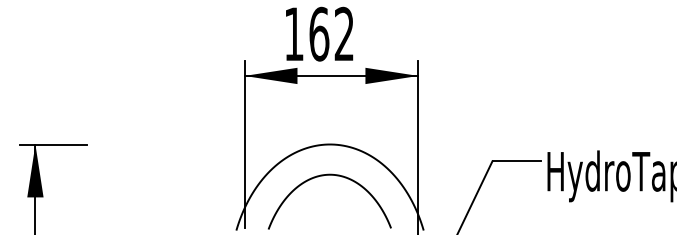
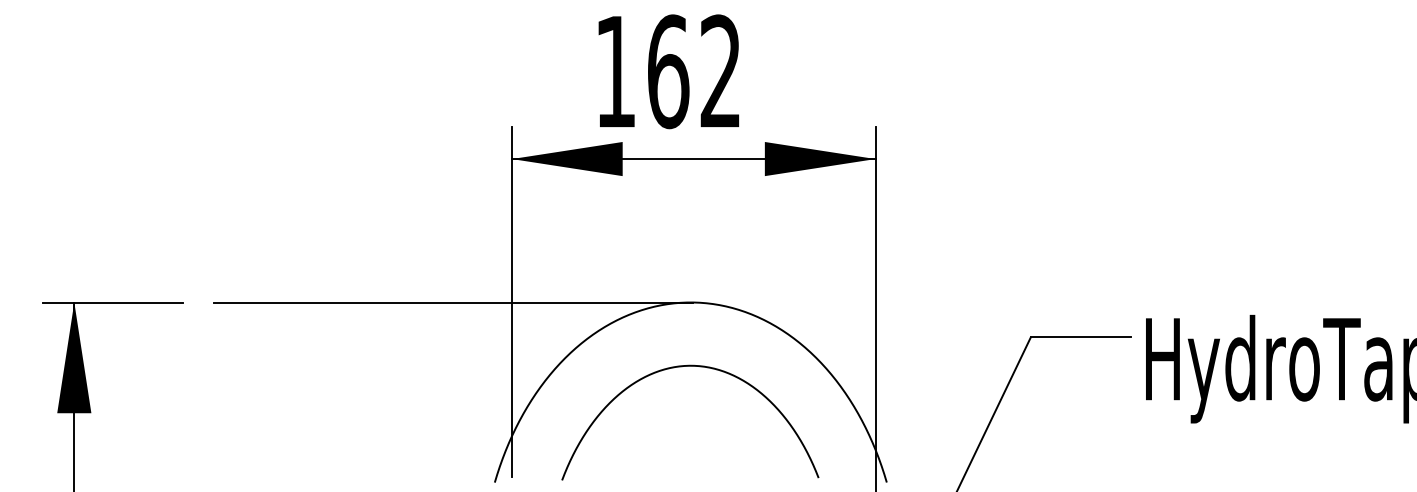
line: (216, 144) -> (453, 302), added

